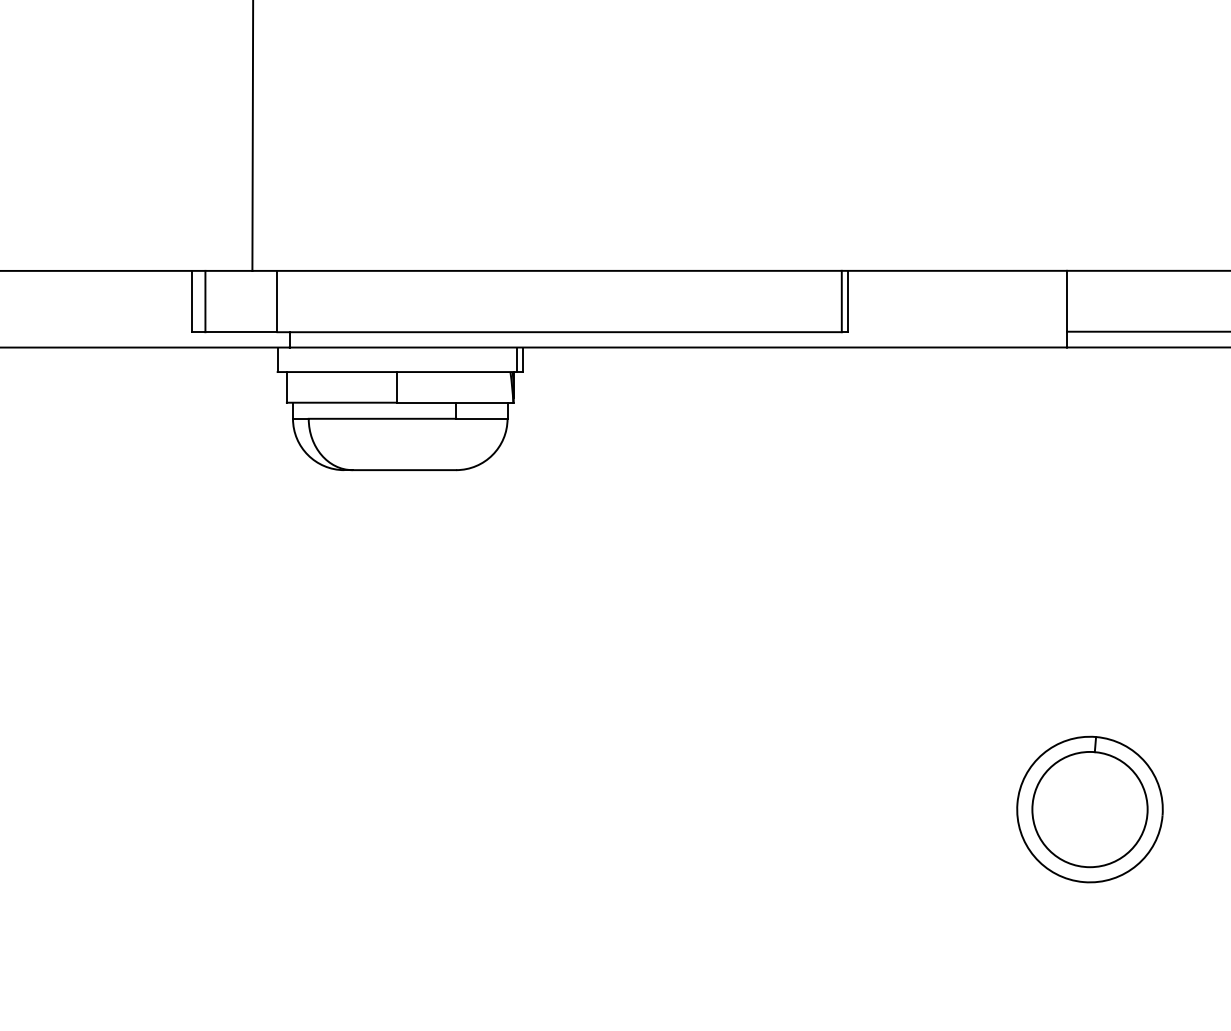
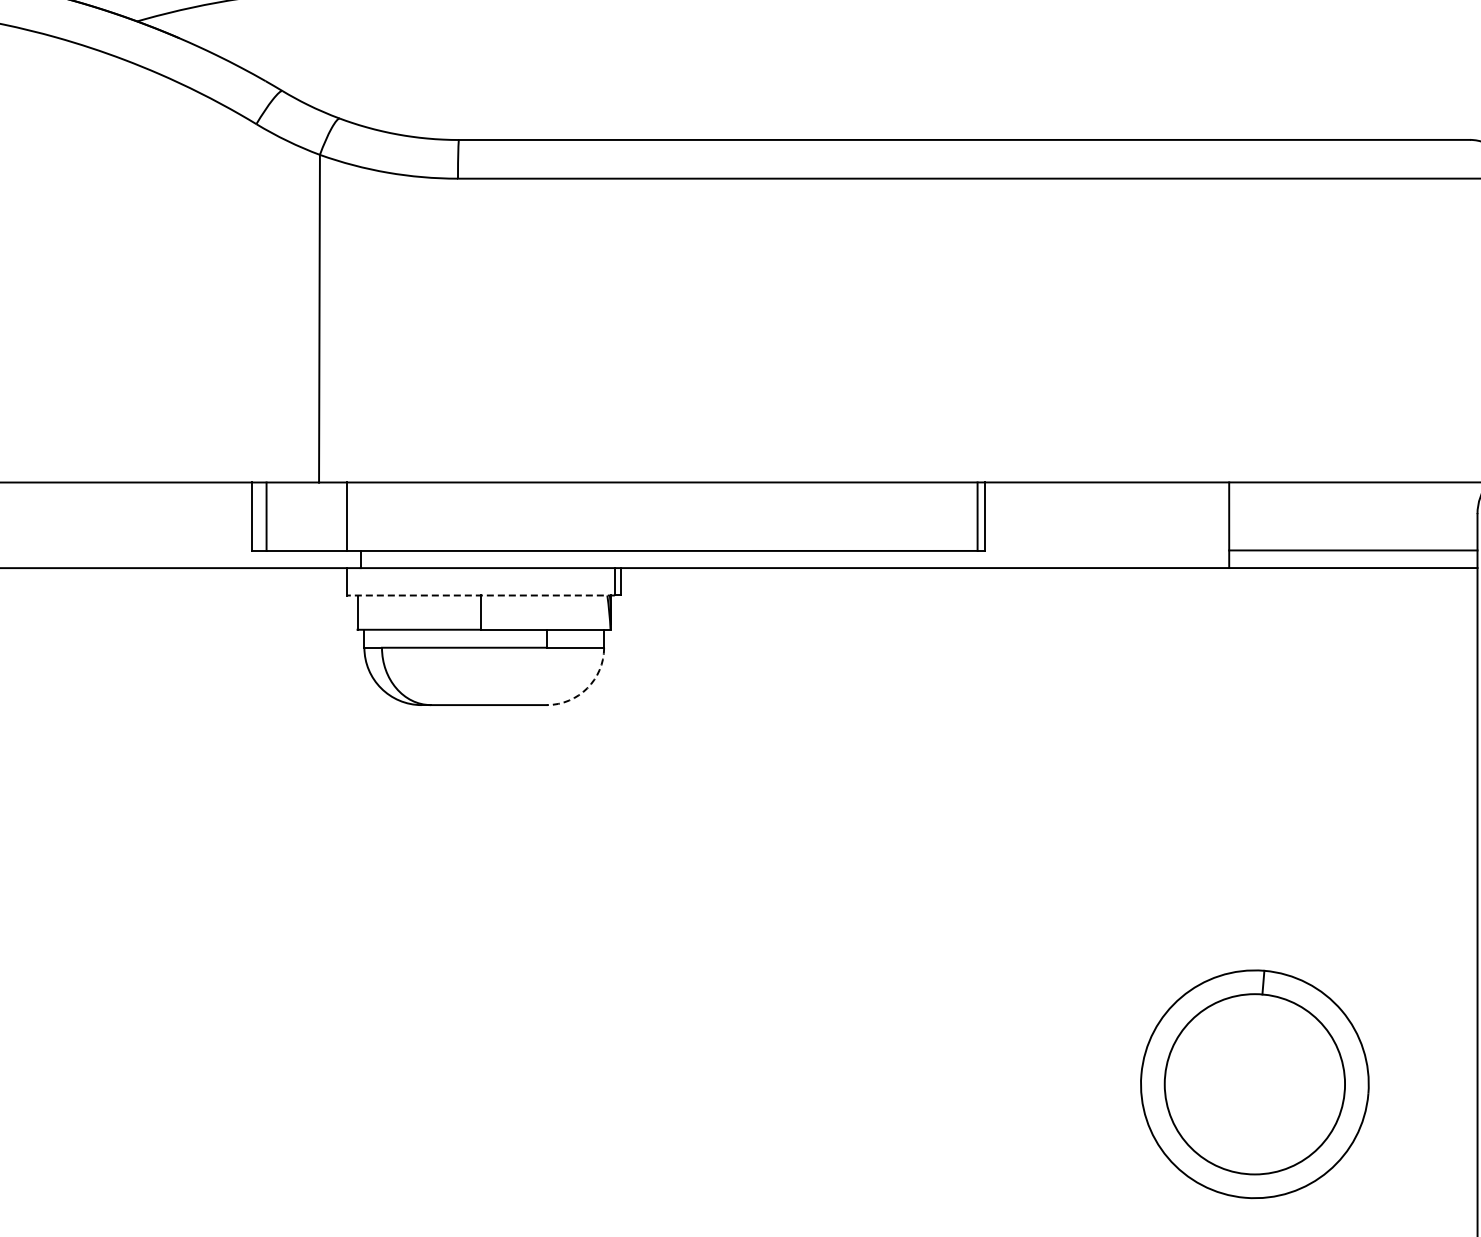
line: (397, 372) -> (481, 595), solid -> dashed
arc: (492, 455) -> (587, 688), solid -> dashed
part: (1089, 809) -> (1254, 1084), size x1.4

